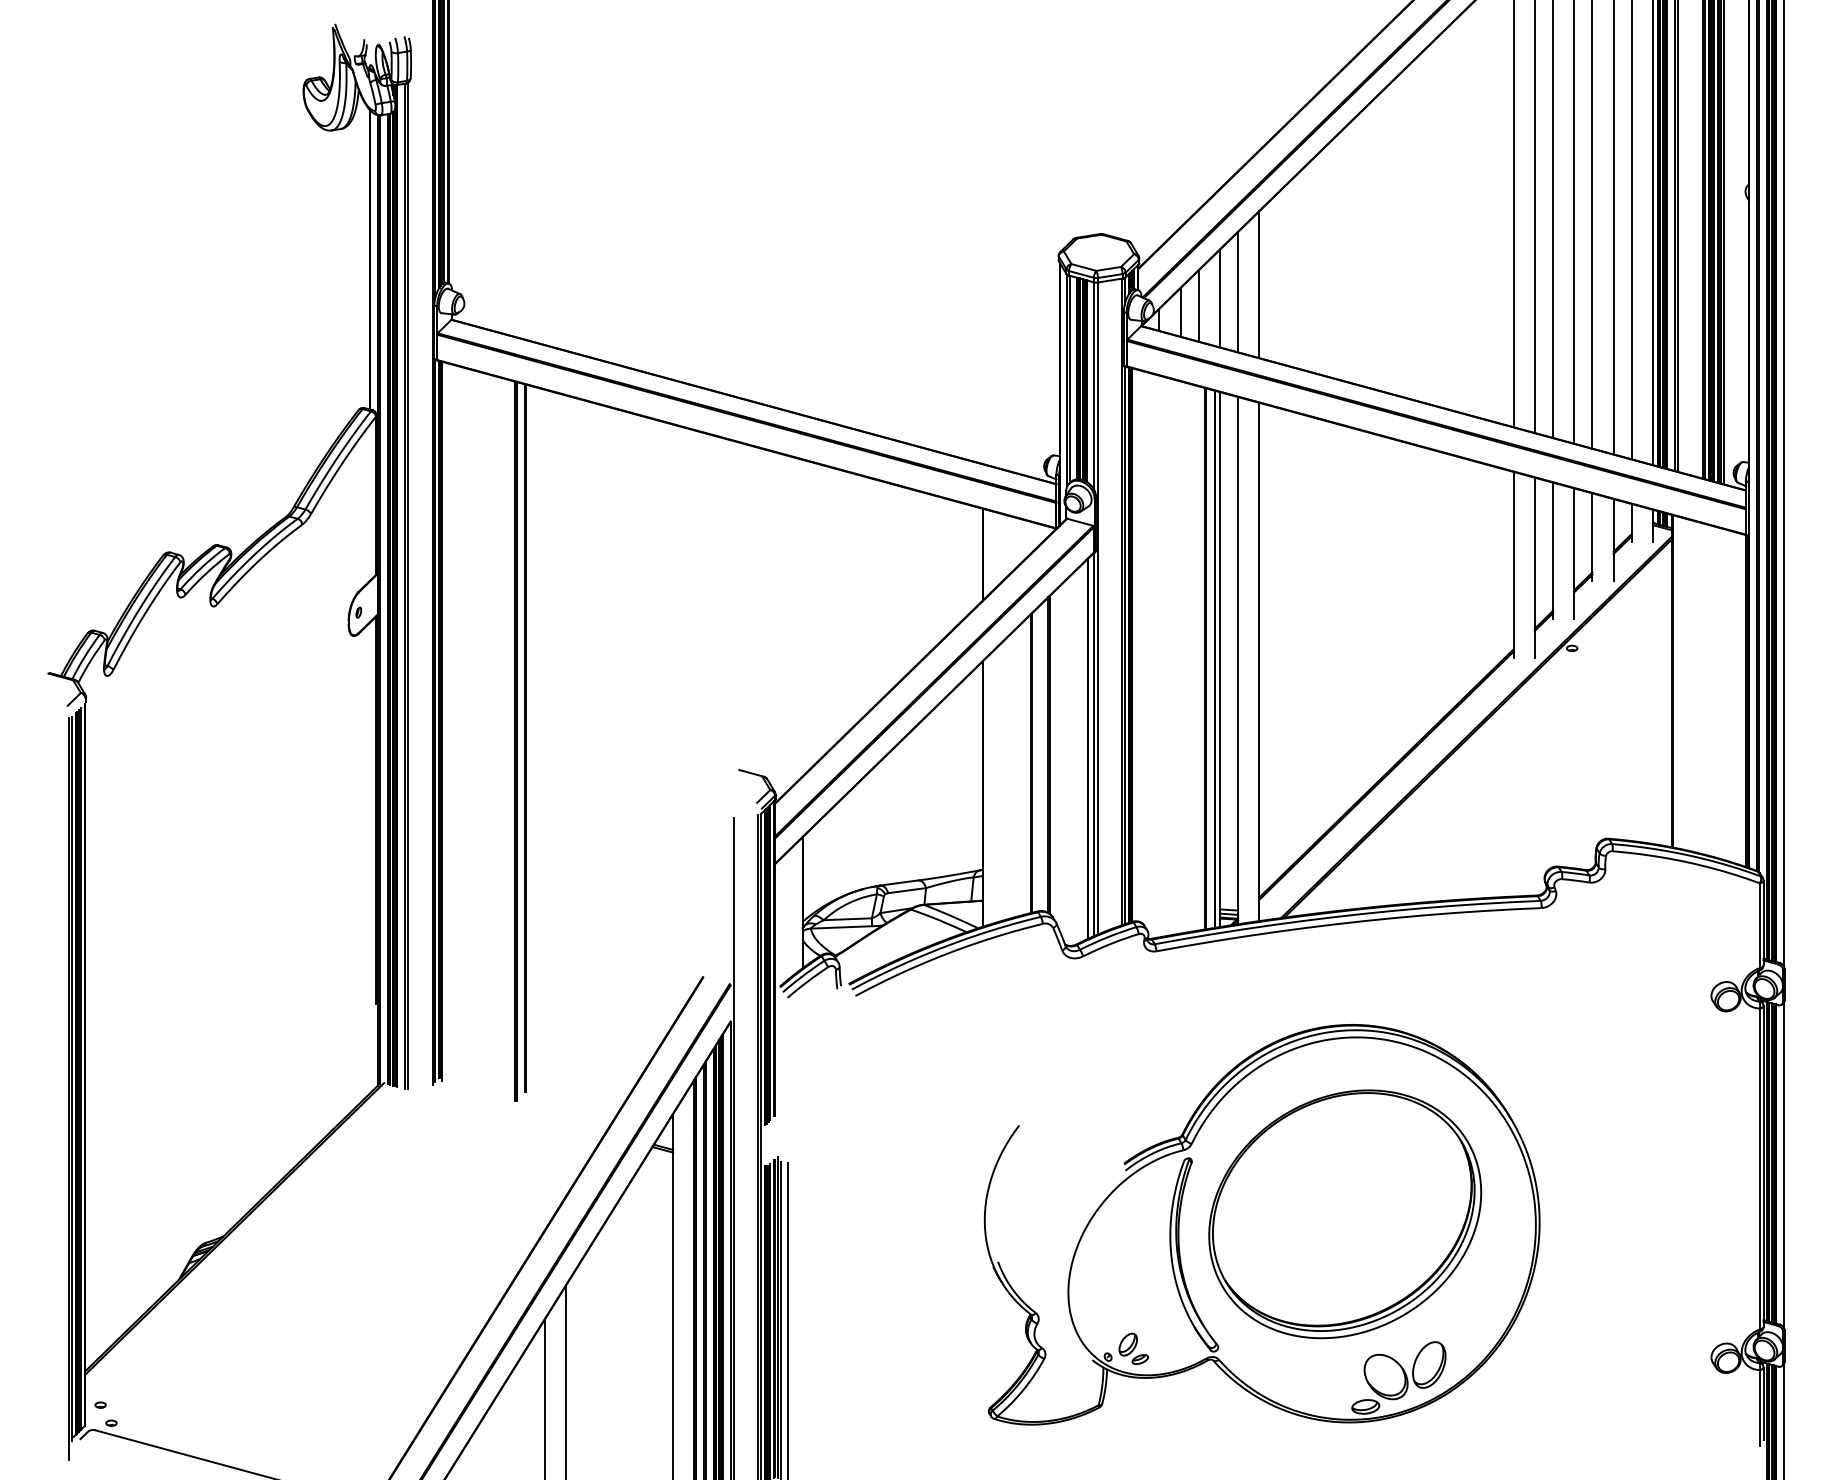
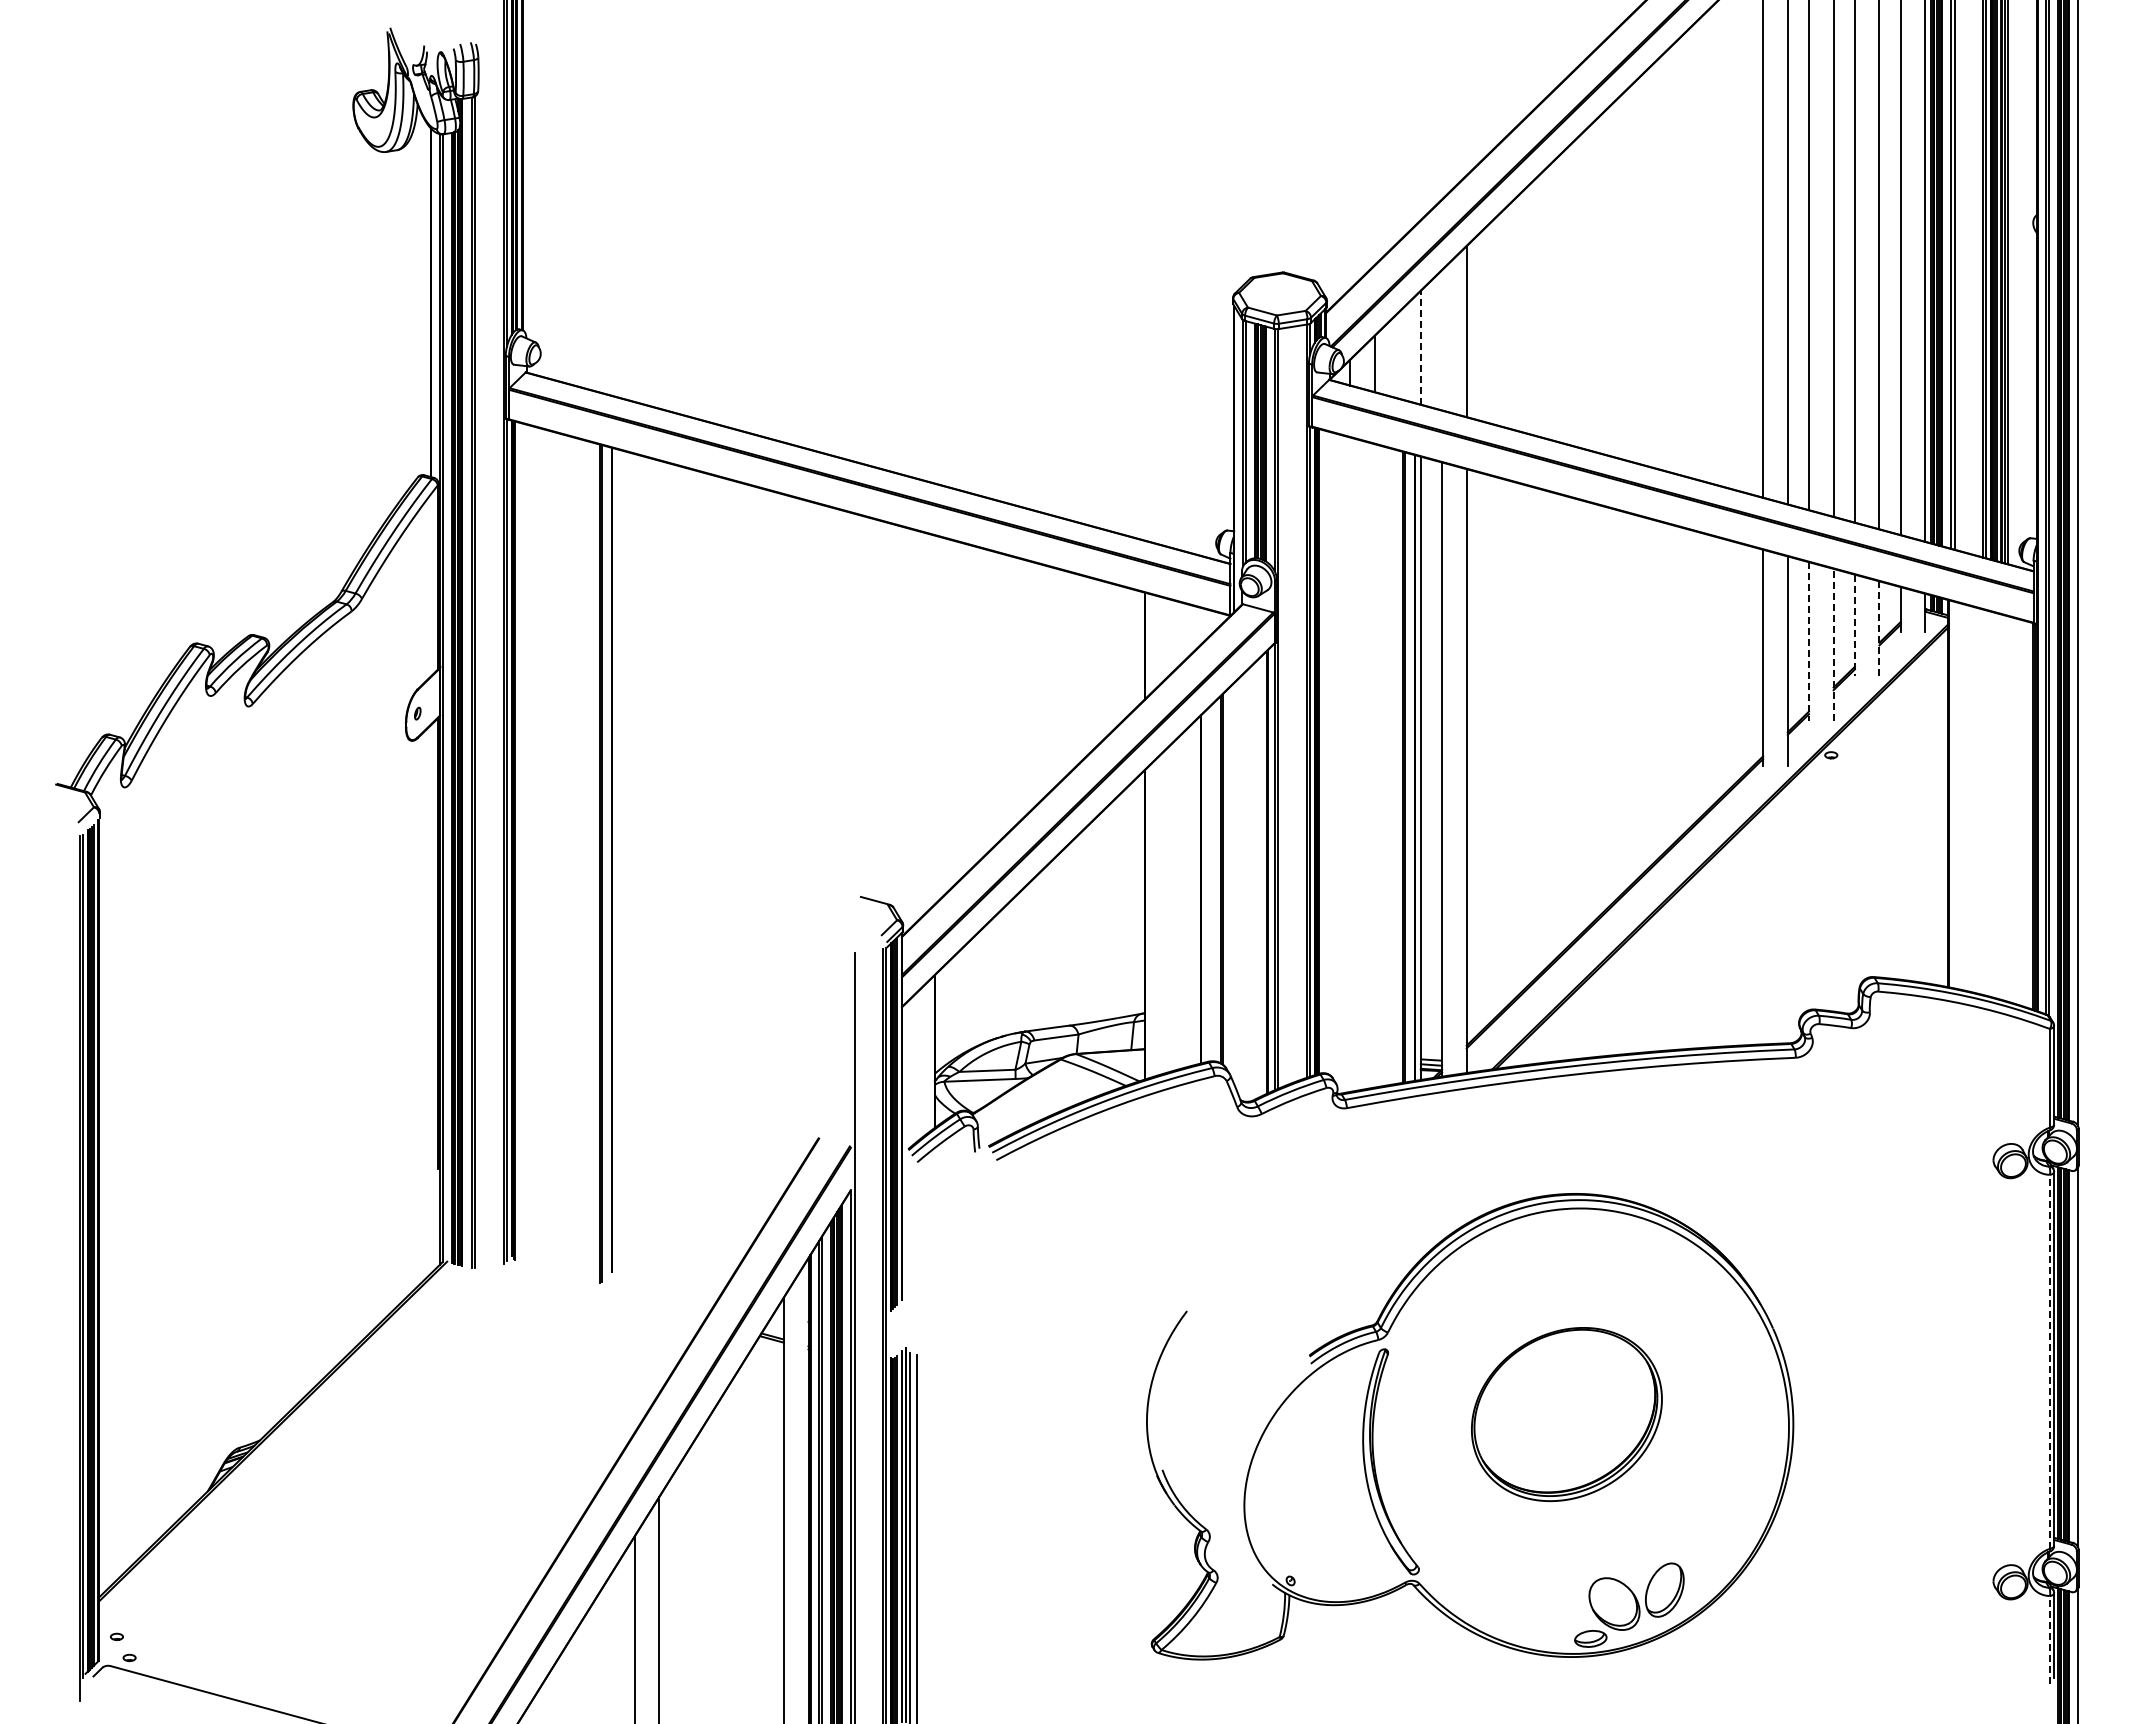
line: (1238, 292) -> (1442, 340), removed
line: (1219, 298) -> (1420, 347), solid -> dashed
line: (1198, 305) -> (1396, 355), removed
line: (1592, 536) -> (1854, 625), solid -> dashed
line: (1613, 539) -> (1879, 628), solid -> dashed
line: (1553, 551) -> (1809, 642), solid -> dashed
line: (1574, 553) -> (1833, 644), solid -> dashed
line: (1759, 1168) -> (2049, 1361), solid -> dashed
part: (1344, 1214) -> (1566, 1414), size x0.6
part: (1133, 1348) -> (1320, 1570), removed
line: (1759, 1407) -> (2049, 1639), solid -> dashed

